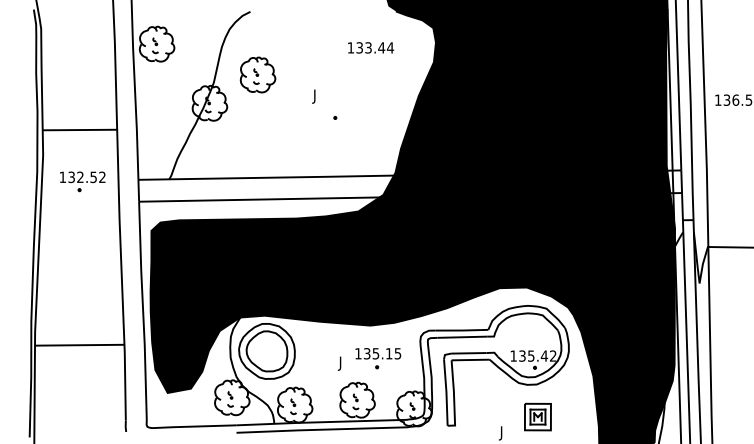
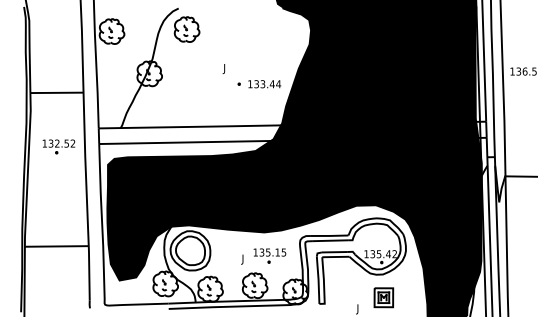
text: (370, 48) -> (264, 84), moved
part: (257, 74) -> (186, 29), moved
part: (82, 181) -> (58, 146), moved

